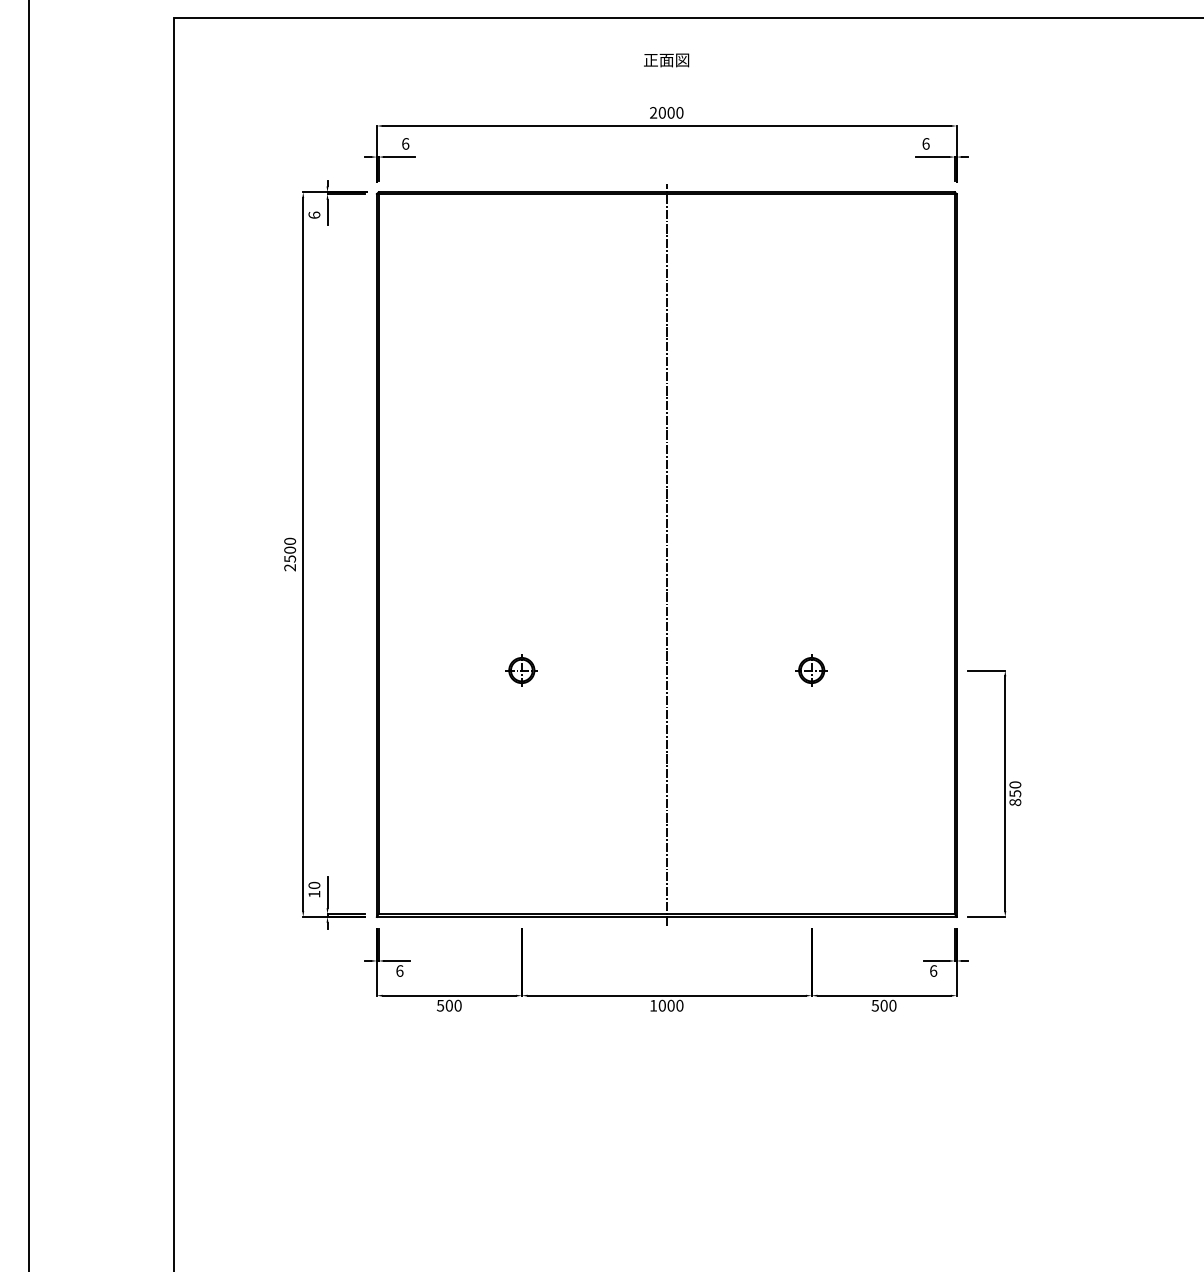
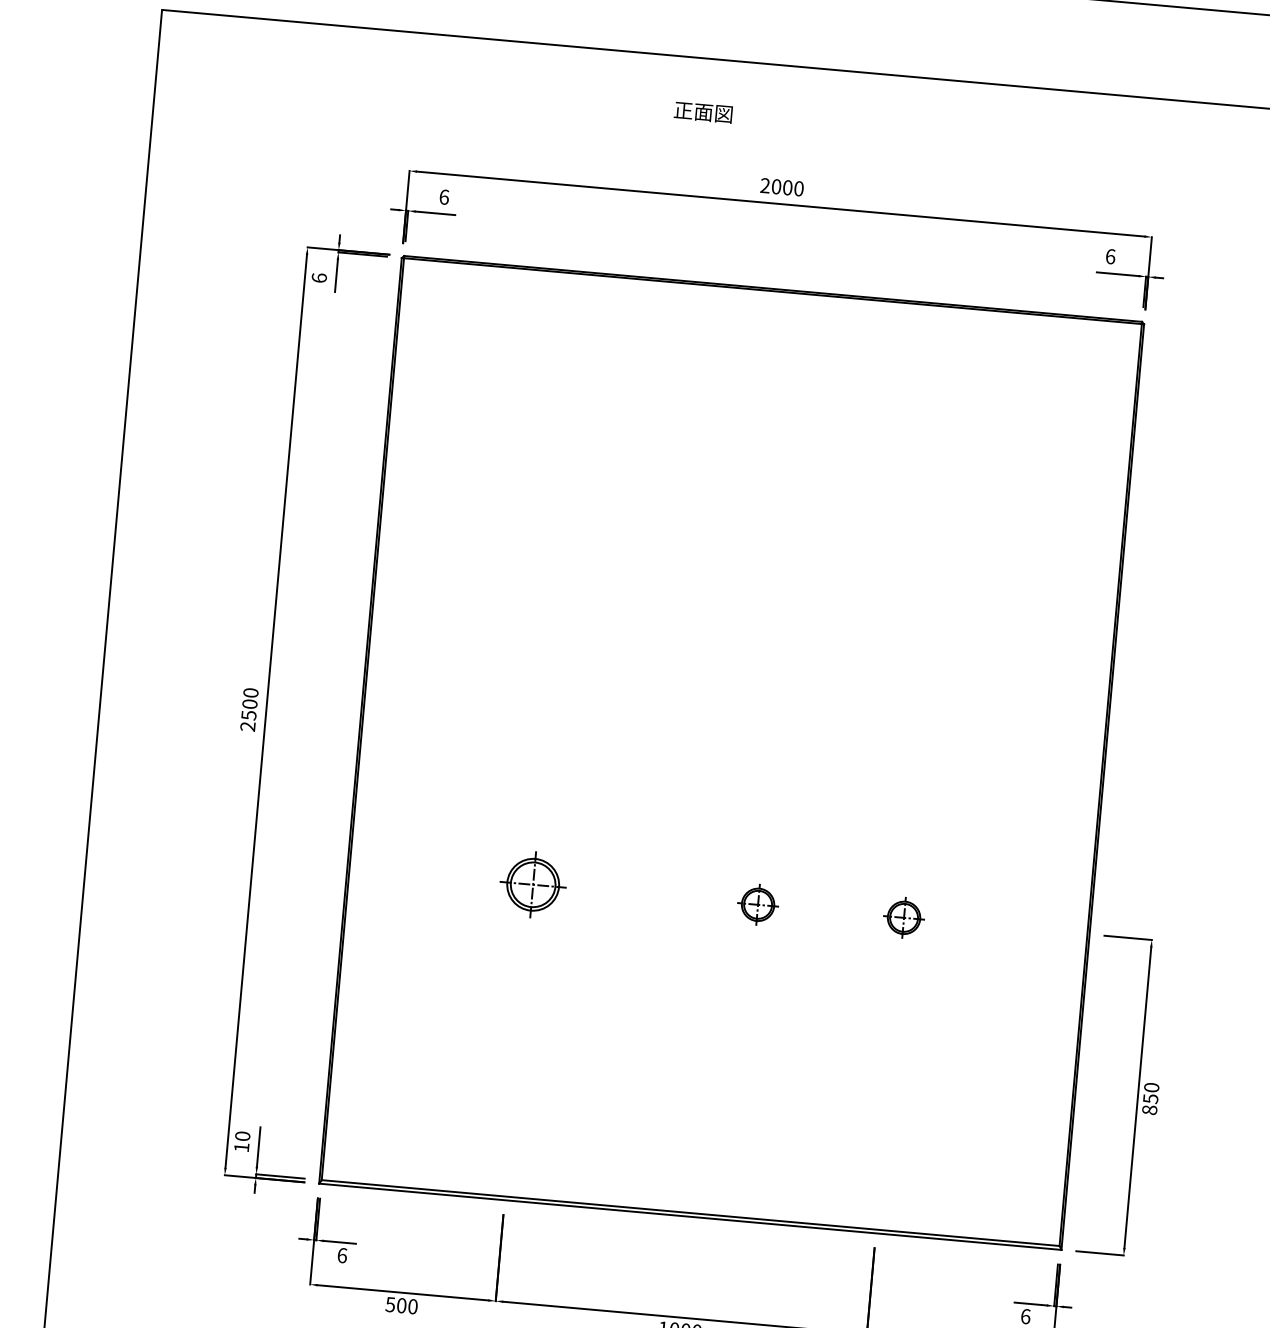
text: (666, 60) -> (703, 112), moved
line: (666, 554) -> (731, 752), removed
part: (521, 670) -> (532, 884), size x1.6
part: (697, 670) -> (757, 904), added

